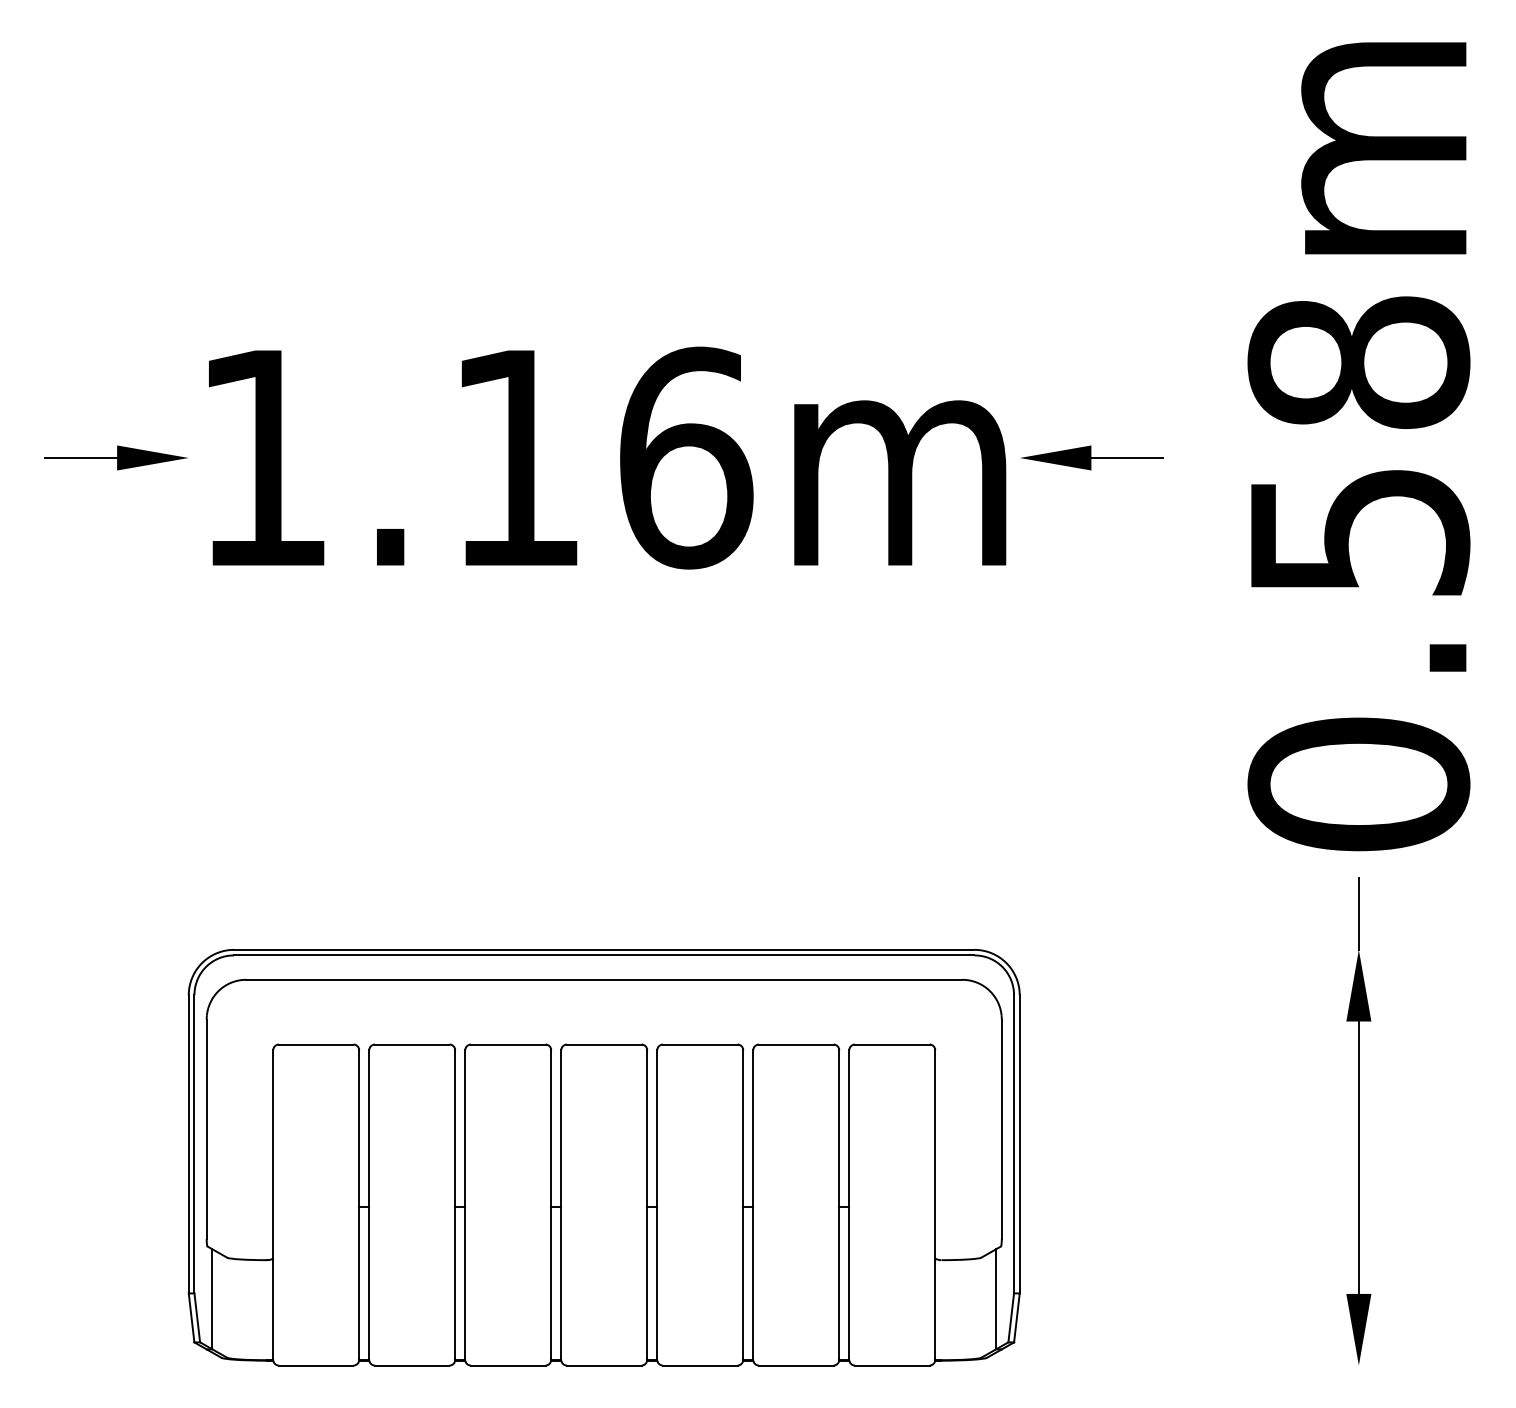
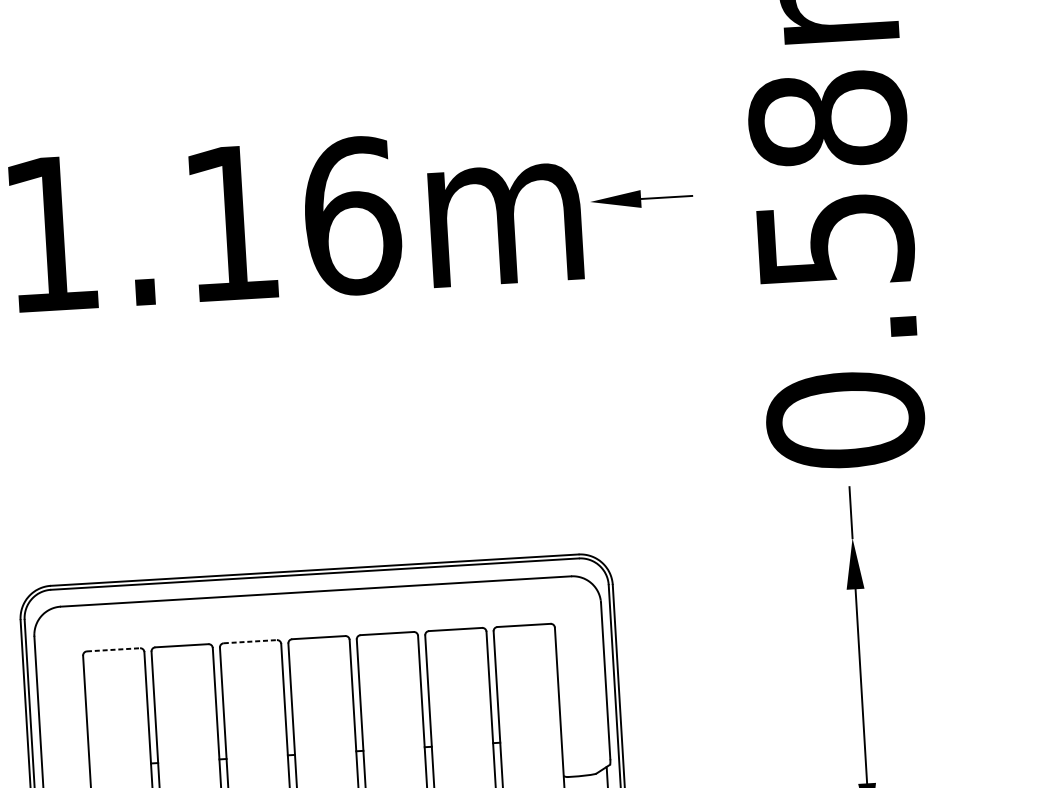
line: (316, 1044) -> (113, 649), solid -> dashed
line: (508, 1044) -> (250, 641), solid -> dashed

